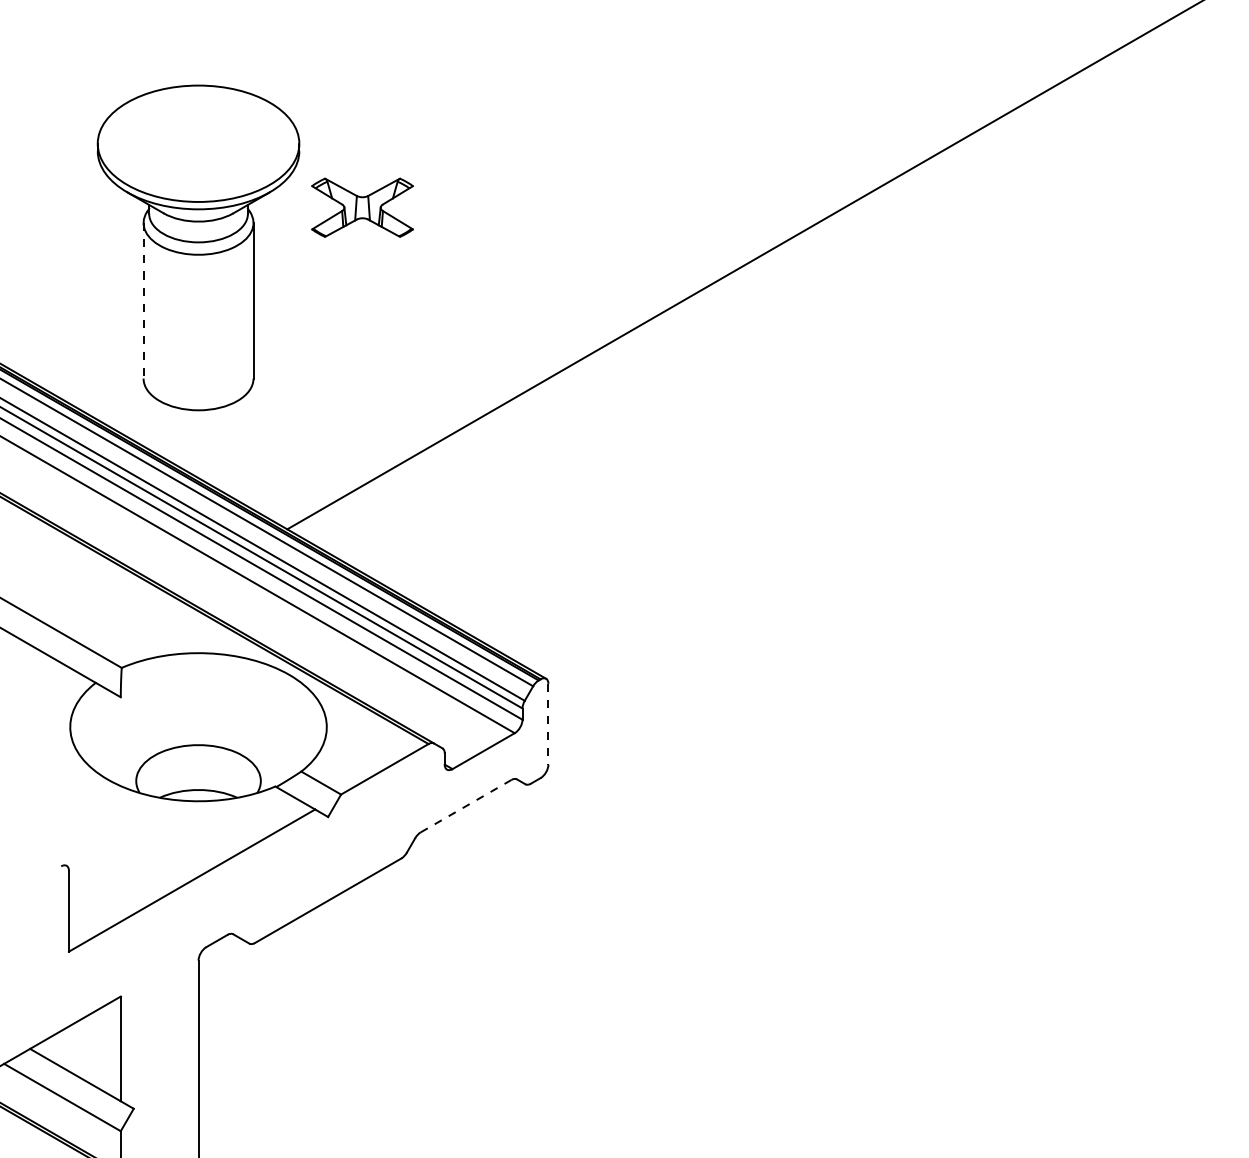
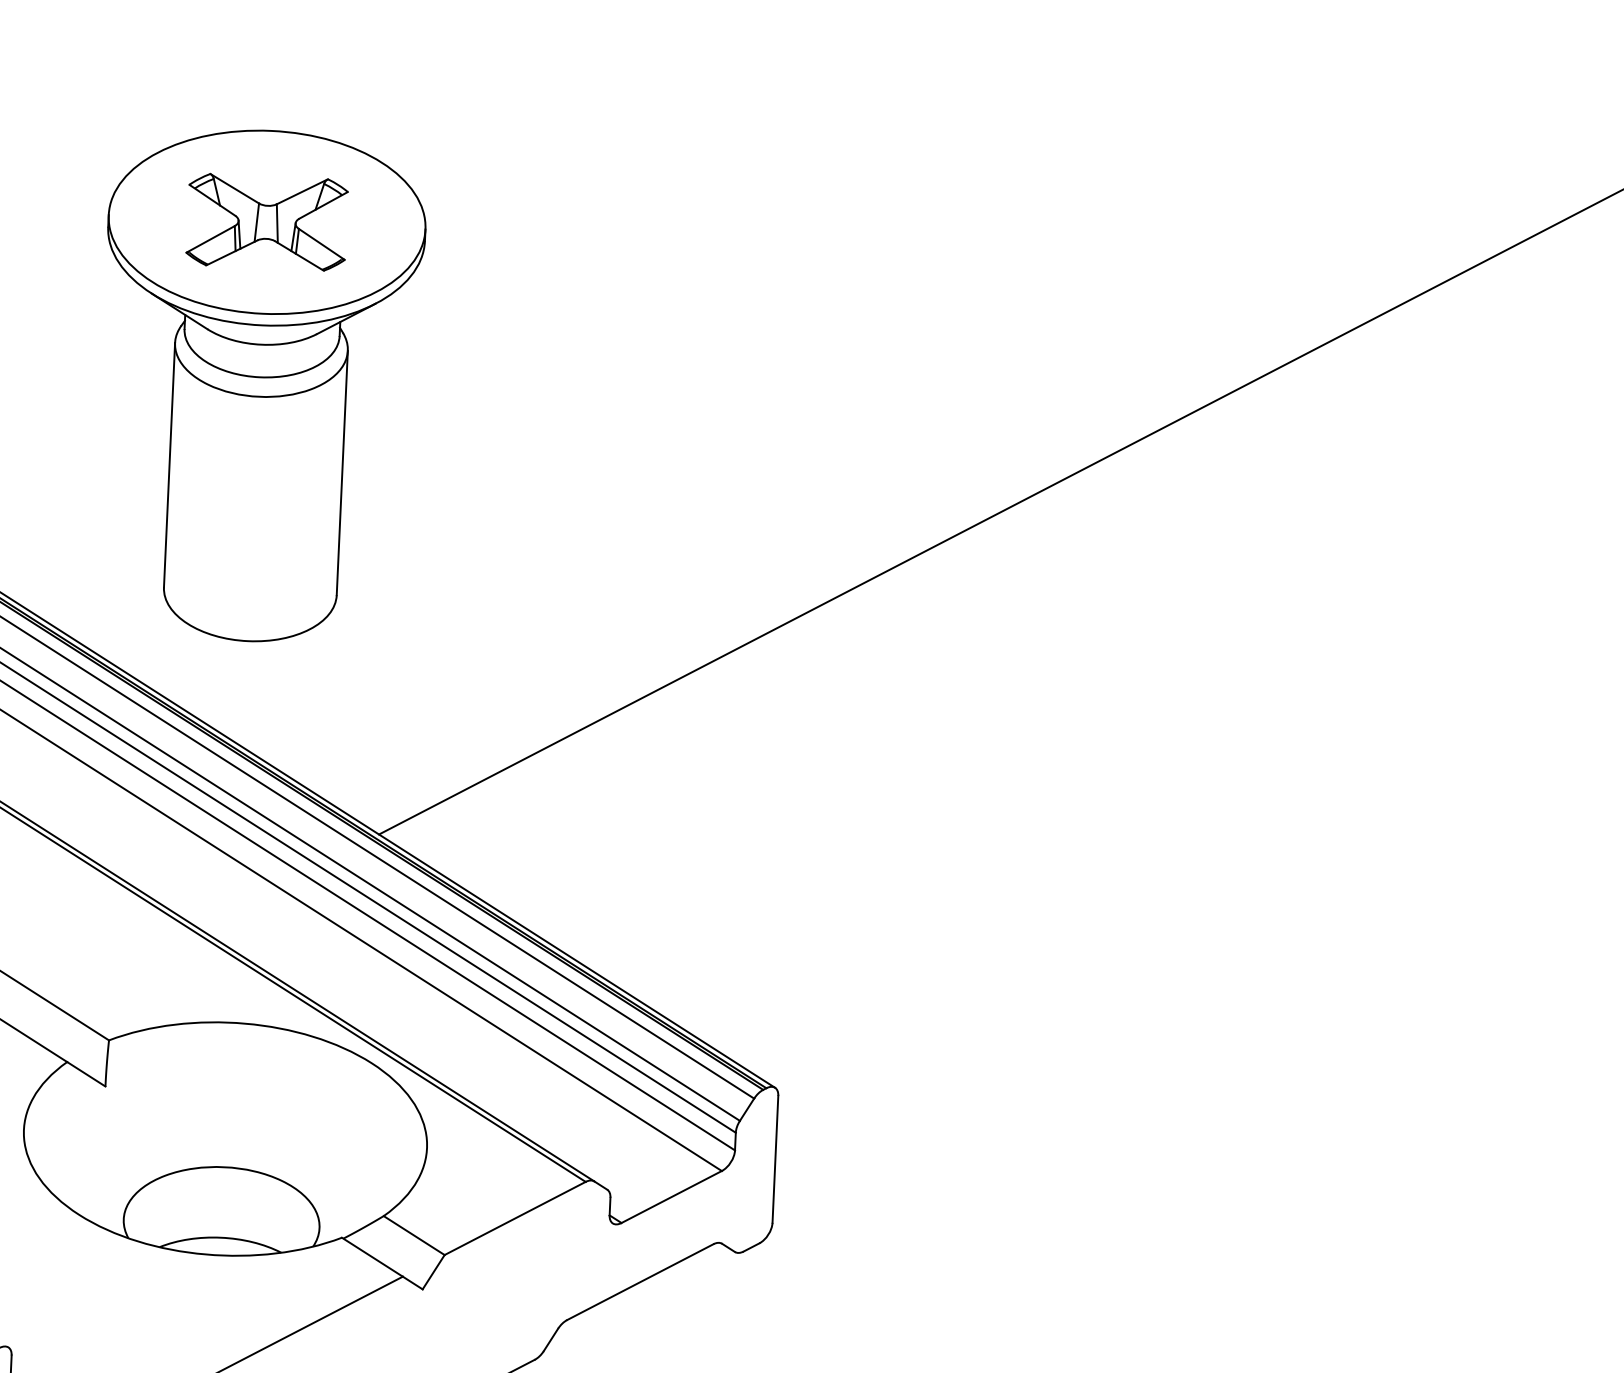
part: (362, 207) -> (267, 221), moved
line: (143, 300) -> (169, 464), dashed -> solid
line: (548, 724) -> (775, 1159), dashed -> solid
line: (466, 805) -> (640, 1281), dashed -> solid

